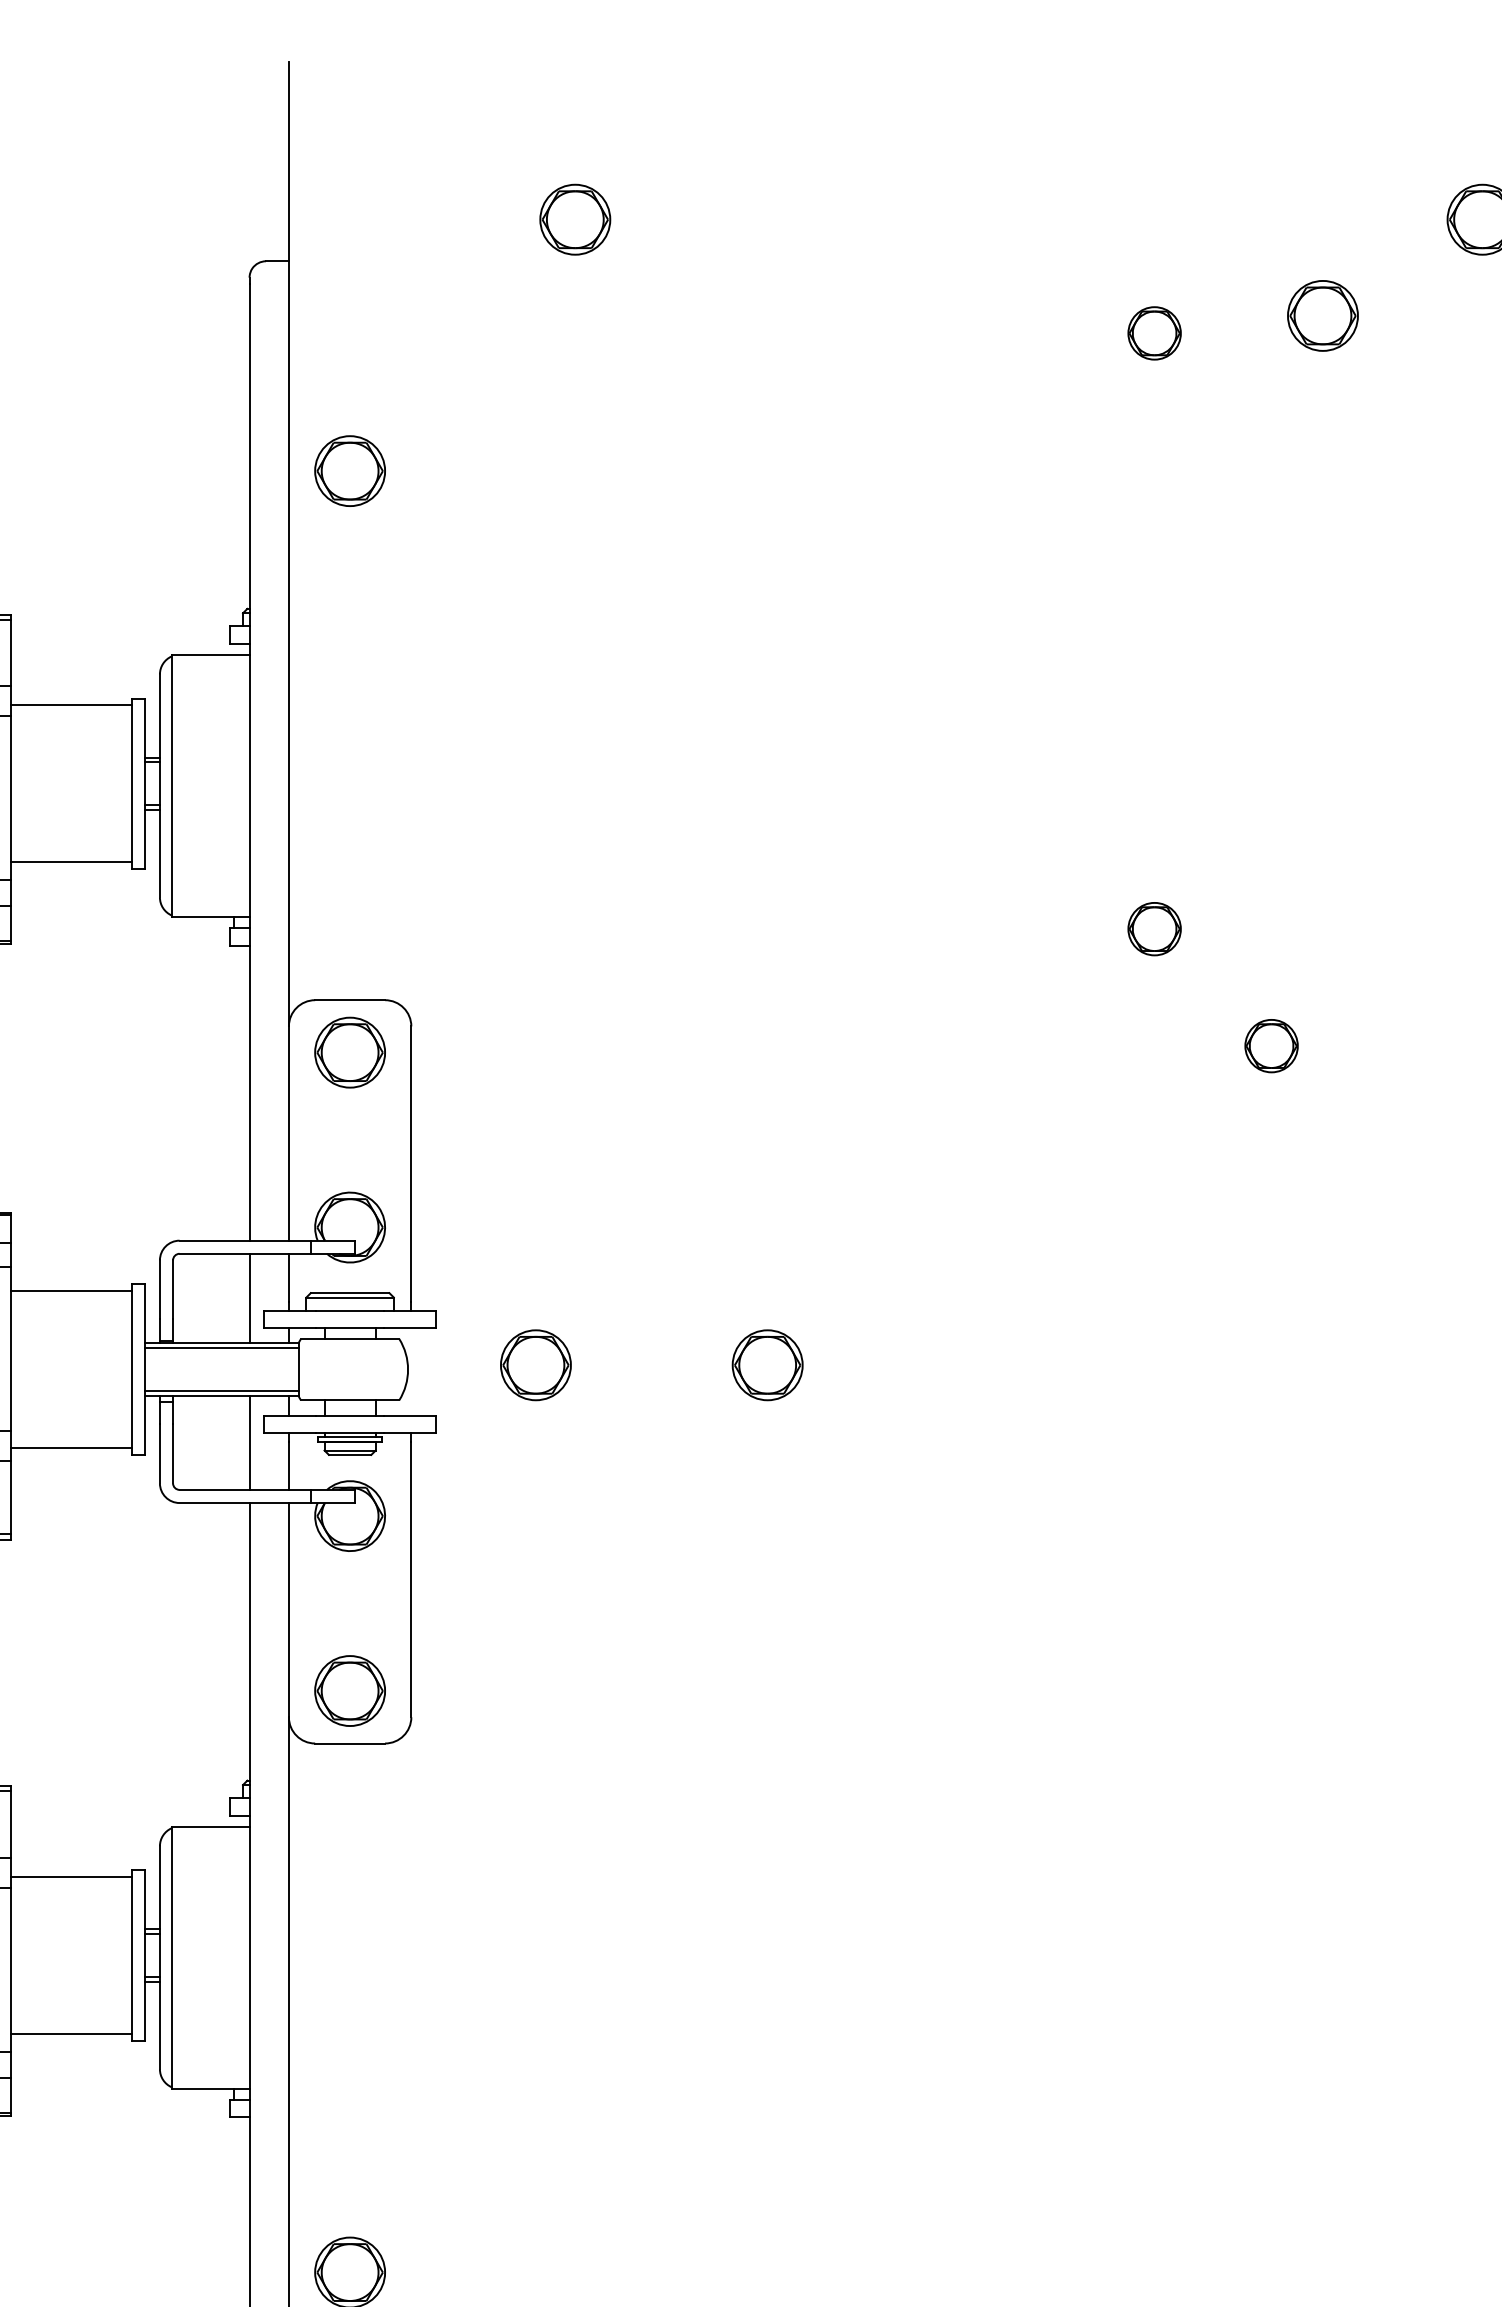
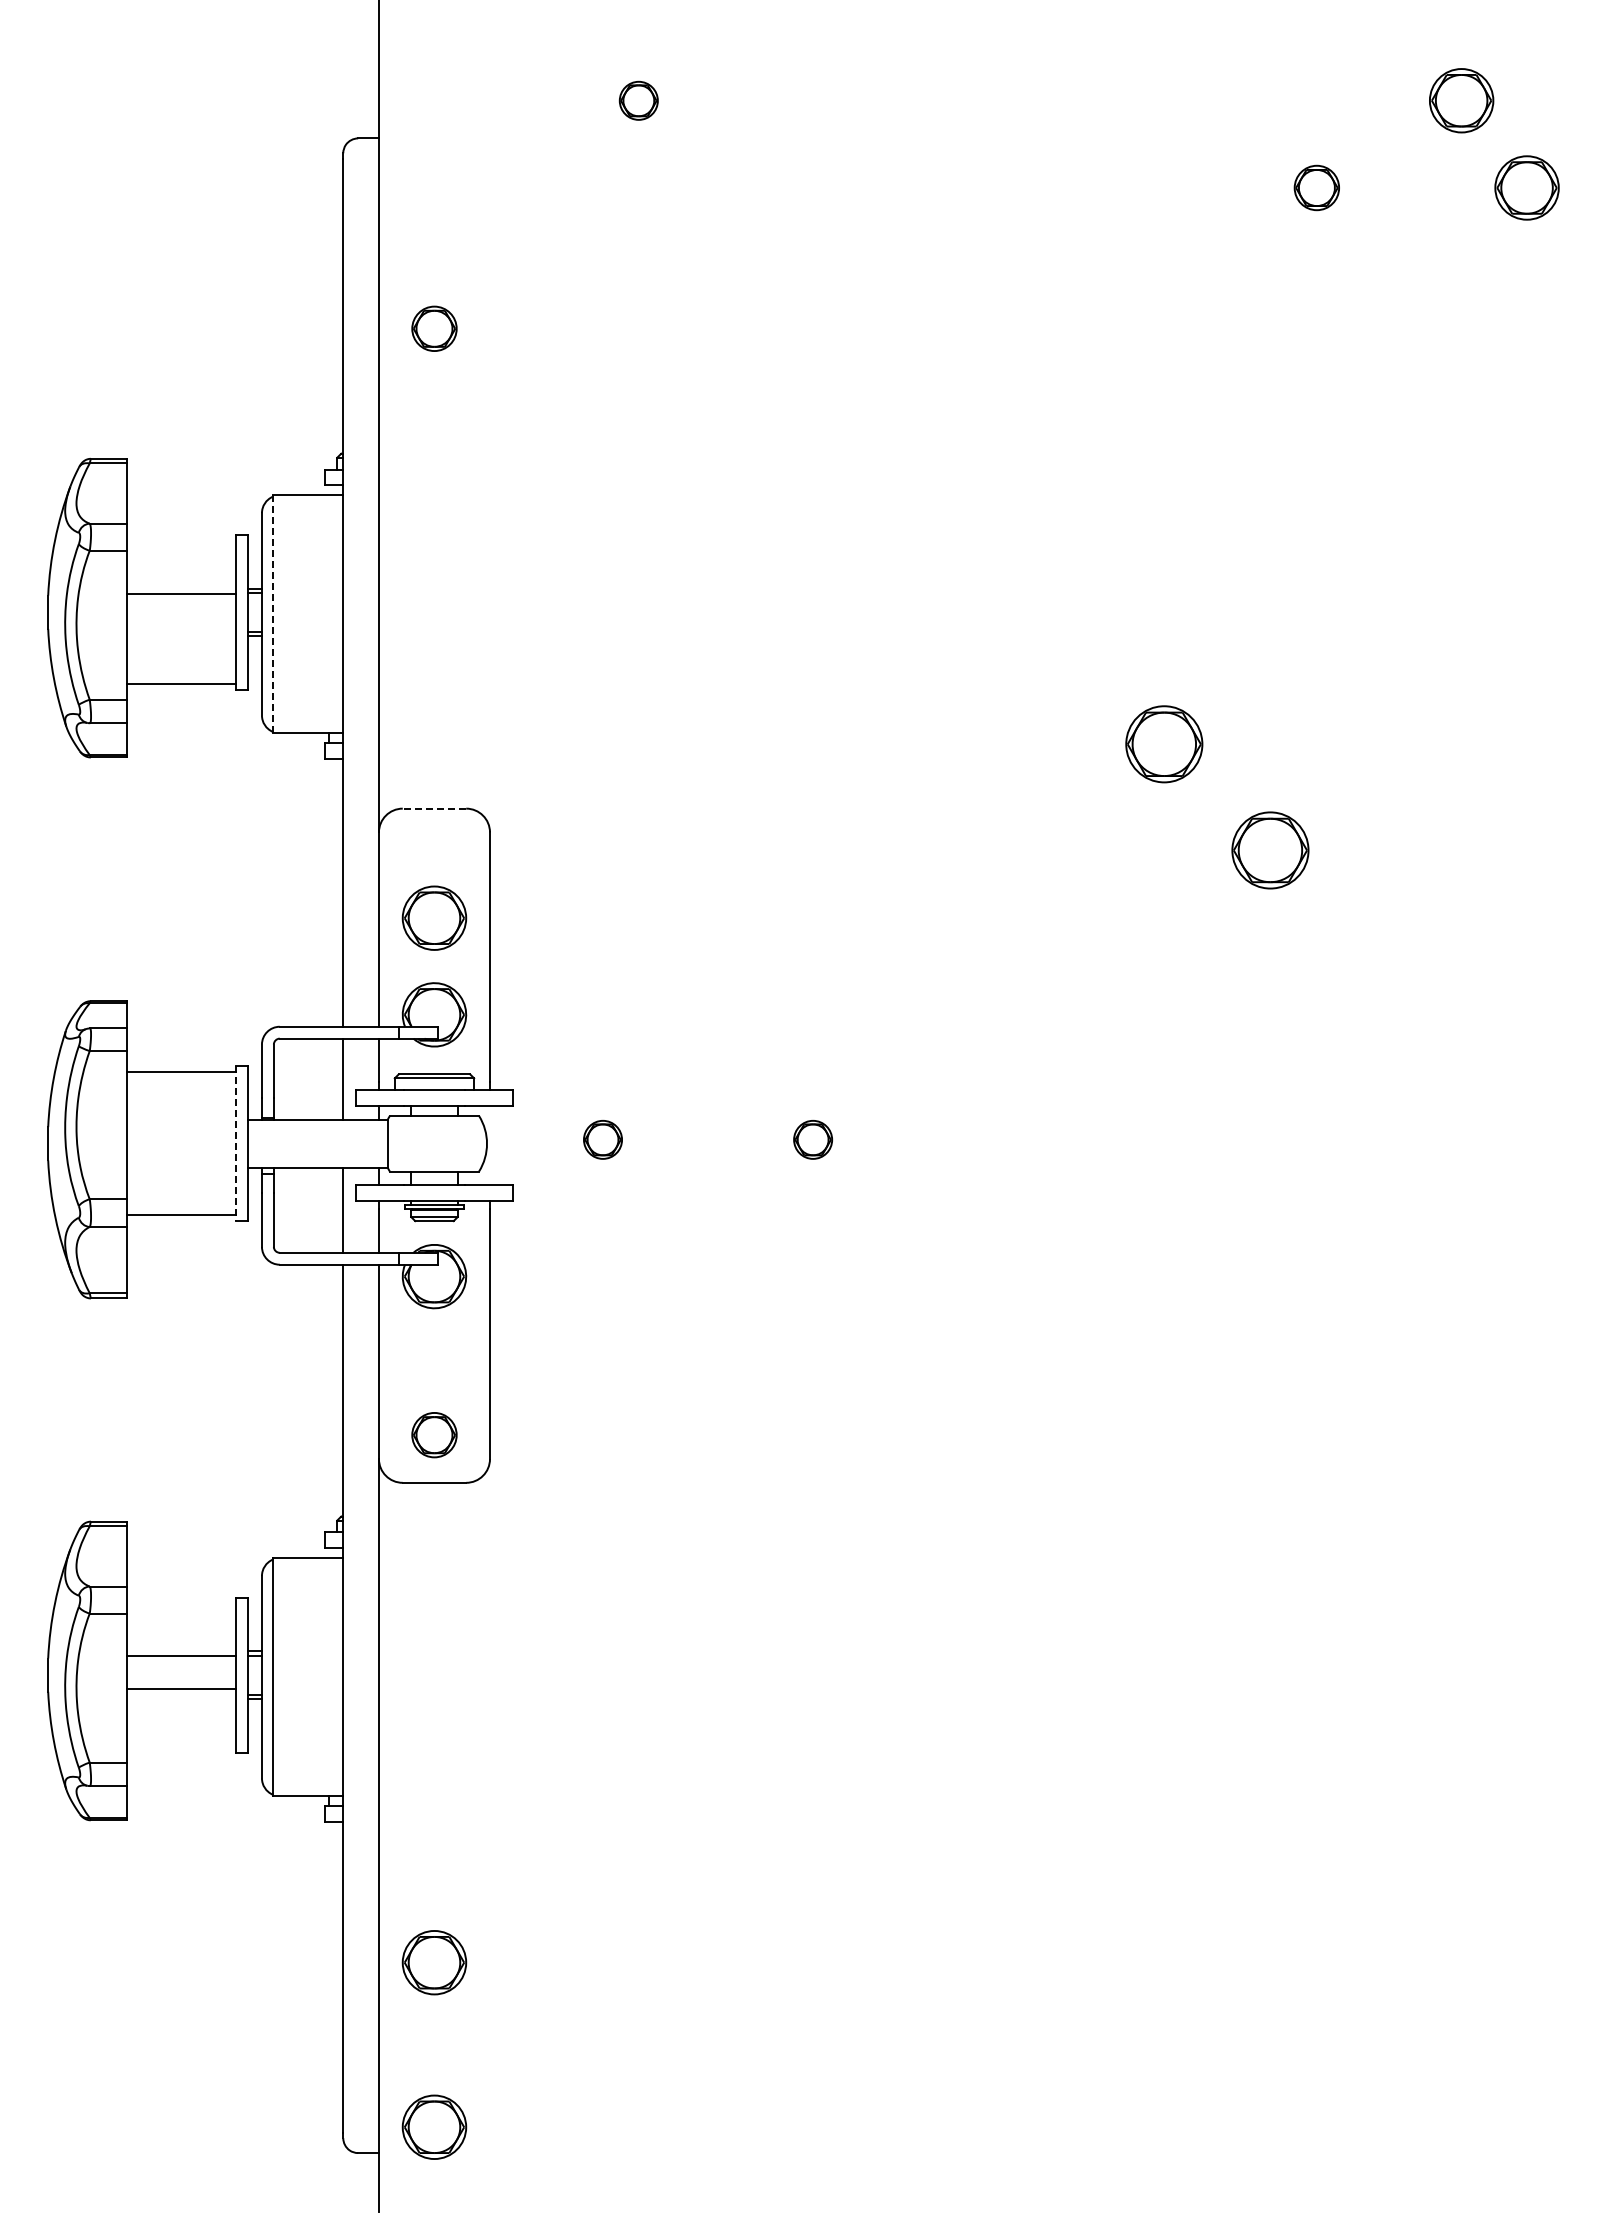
part: (575, 219) -> (638, 100), size x0.6
part: (1322, 315) -> (1316, 187), size x0.7
part: (1153, 333) -> (1163, 203), removed
part: (350, 470) -> (434, 328), size x0.7
line: (71, 704) -> (181, 593), moved
line: (171, 786) -> (272, 614), solid -> dashed
part: (1153, 928) -> (1163, 743), size x1.6
line: (350, 1000) -> (434, 808), solid -> dashed
part: (1270, 1045) -> (1269, 849), size x1.6
part: (350, 1051) -> (434, 917), moved
line: (221, 1348) -> (317, 1124), removed
part: (535, 1364) -> (602, 1139), size x0.6
part: (766, 1364) -> (812, 1139), size x0.6
line: (131, 1370) -> (236, 1144), solid -> dashed
line: (221, 1391) -> (317, 1163), removed
part: (350, 1690) -> (434, 1434), size x0.7
line: (71, 1876) -> (181, 1655), moved
line: (71, 2034) -> (181, 1688), moved

